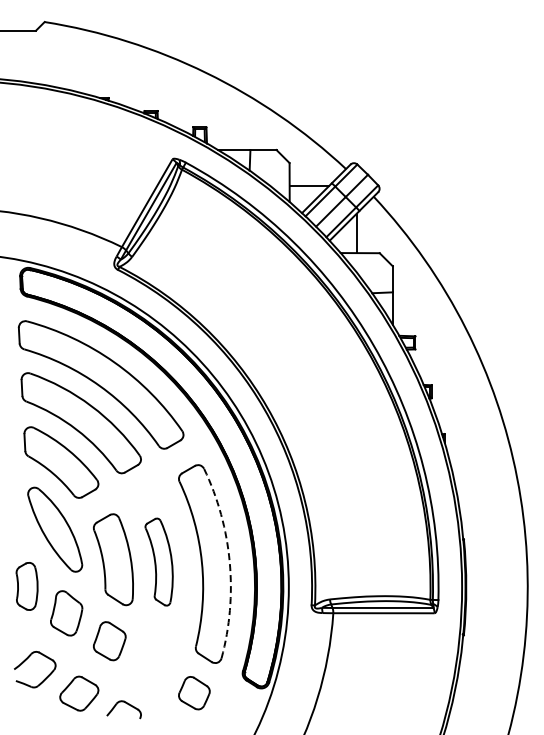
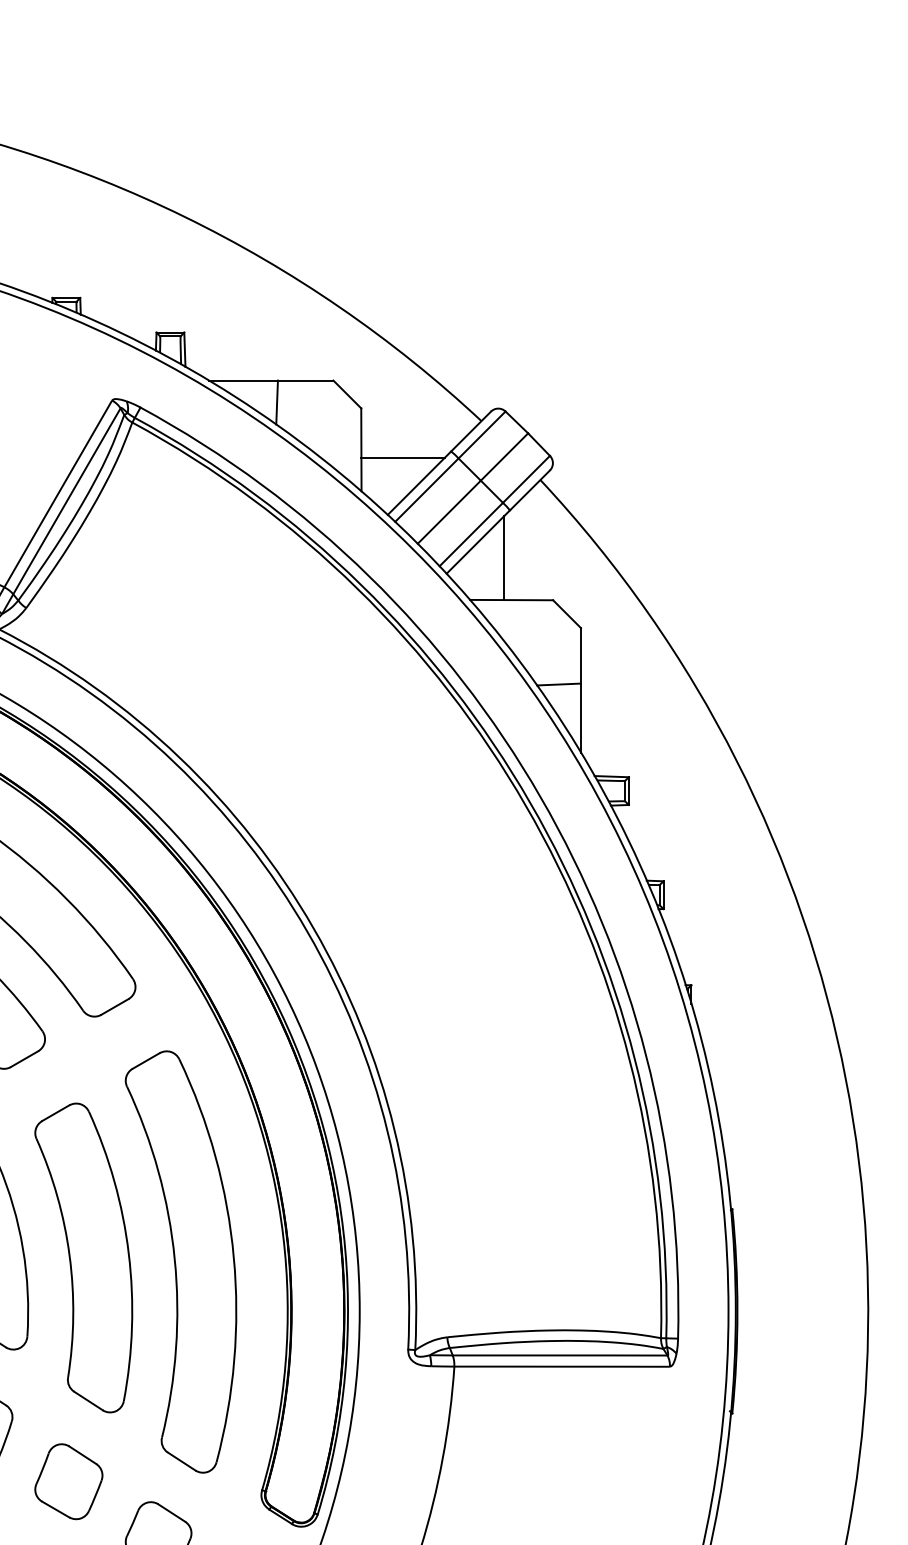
part: (158, 561) -> (82, 1256), size x1.67
arc: (229, 561) -> (233, 1256), dashed -> solid
part: (151, 666) -> (67, 1480), added

